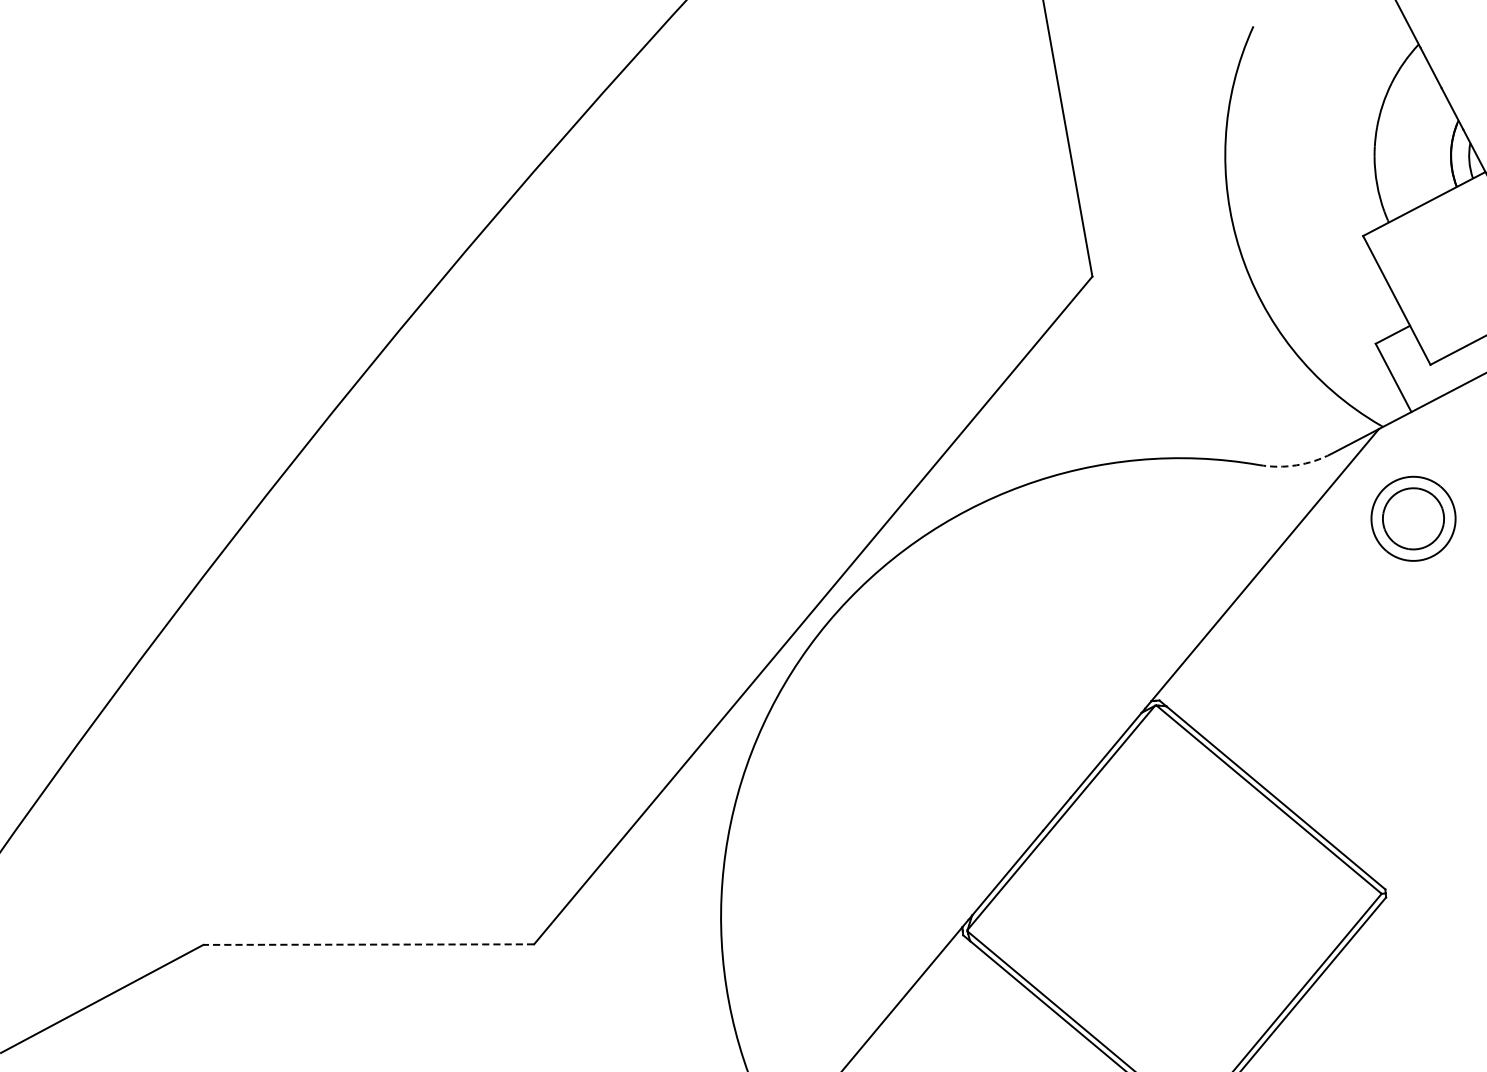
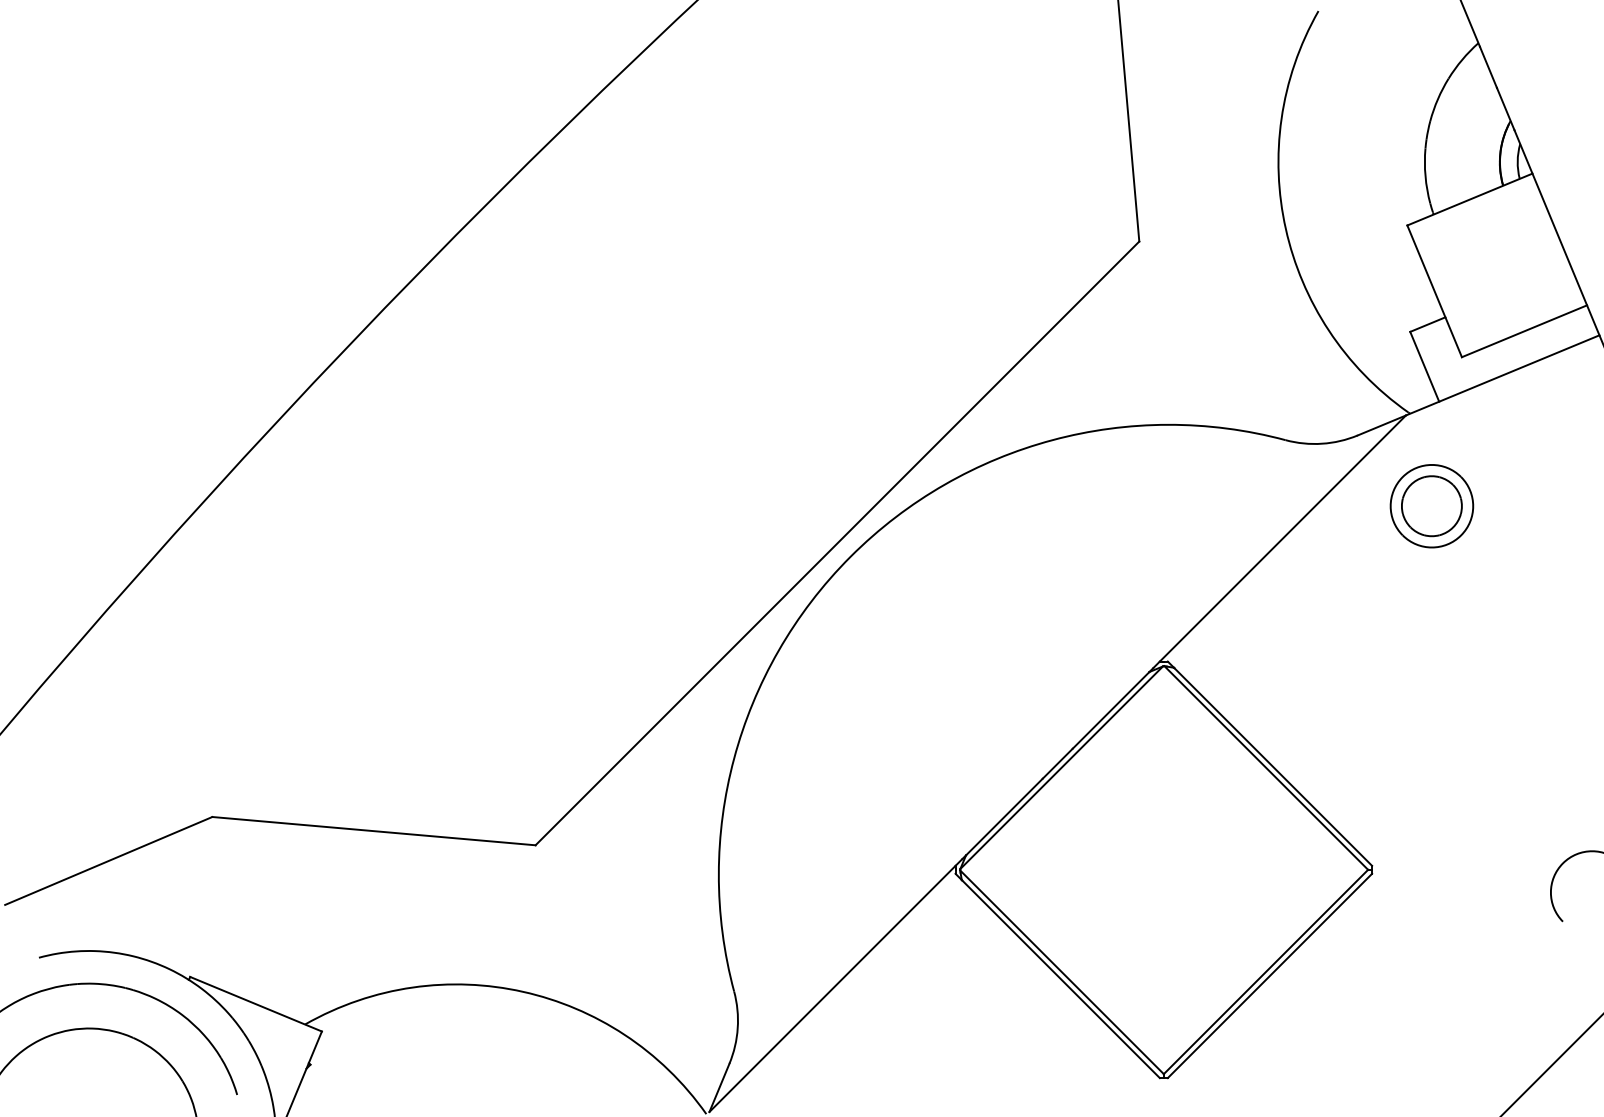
arc: (1296, 465) -> (1322, 443), dashed -> solid
line: (368, 945) -> (373, 831), dashed -> solid

